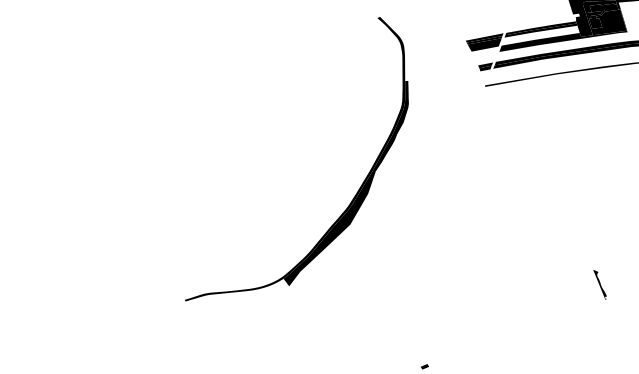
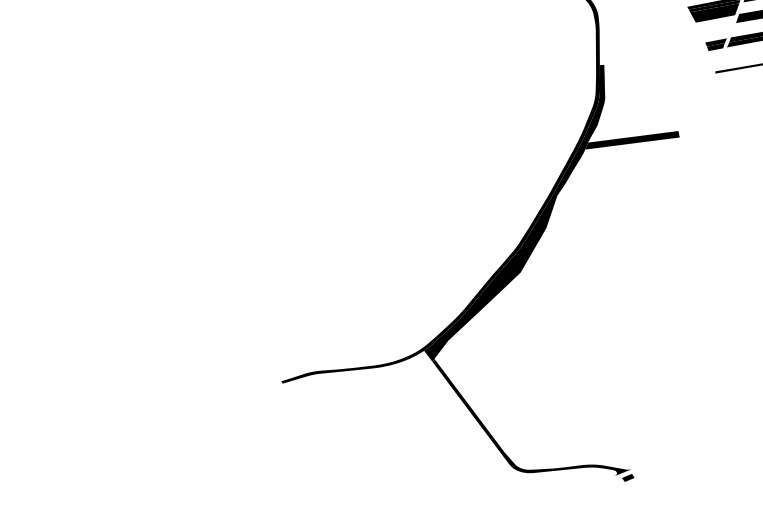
fill: (427, 132) -> (632, 139), added
fill: (358, 324) -> (532, 416), added

